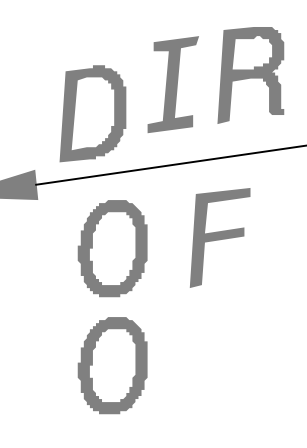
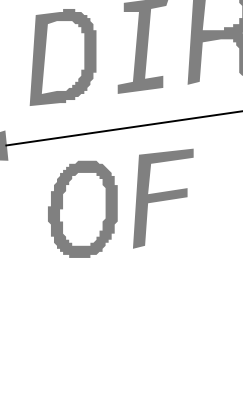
part: (92, 113) -> (62, 57), moved
part: (220, 237) -> (163, 198), moved
part: (112, 365) -> (82, 326), removed

